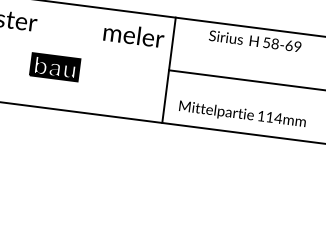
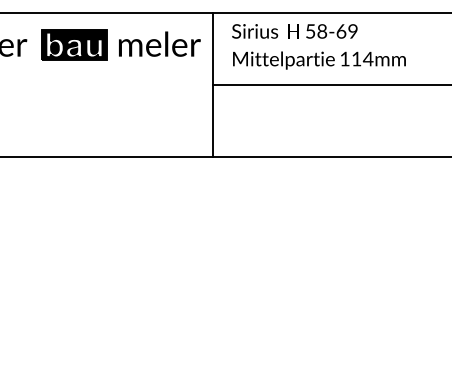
text: (254, 41) -> (294, 31), moved
part: (55, 67) -> (74, 44), moved
text: (242, 114) -> (319, 60), moved

